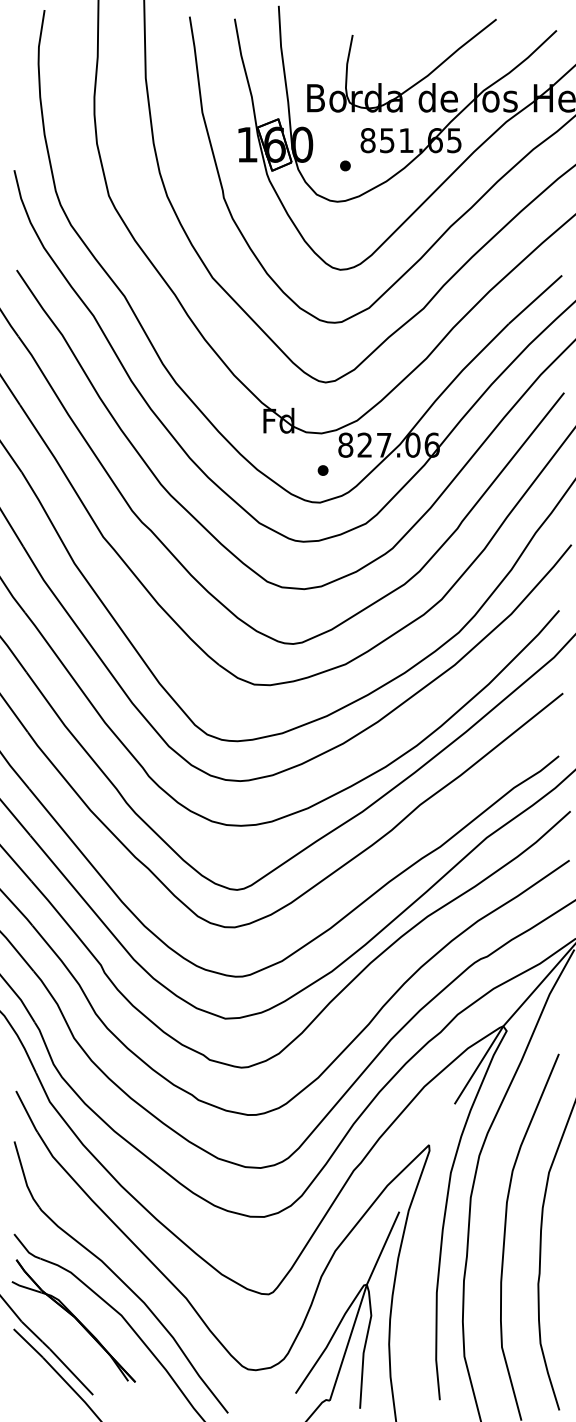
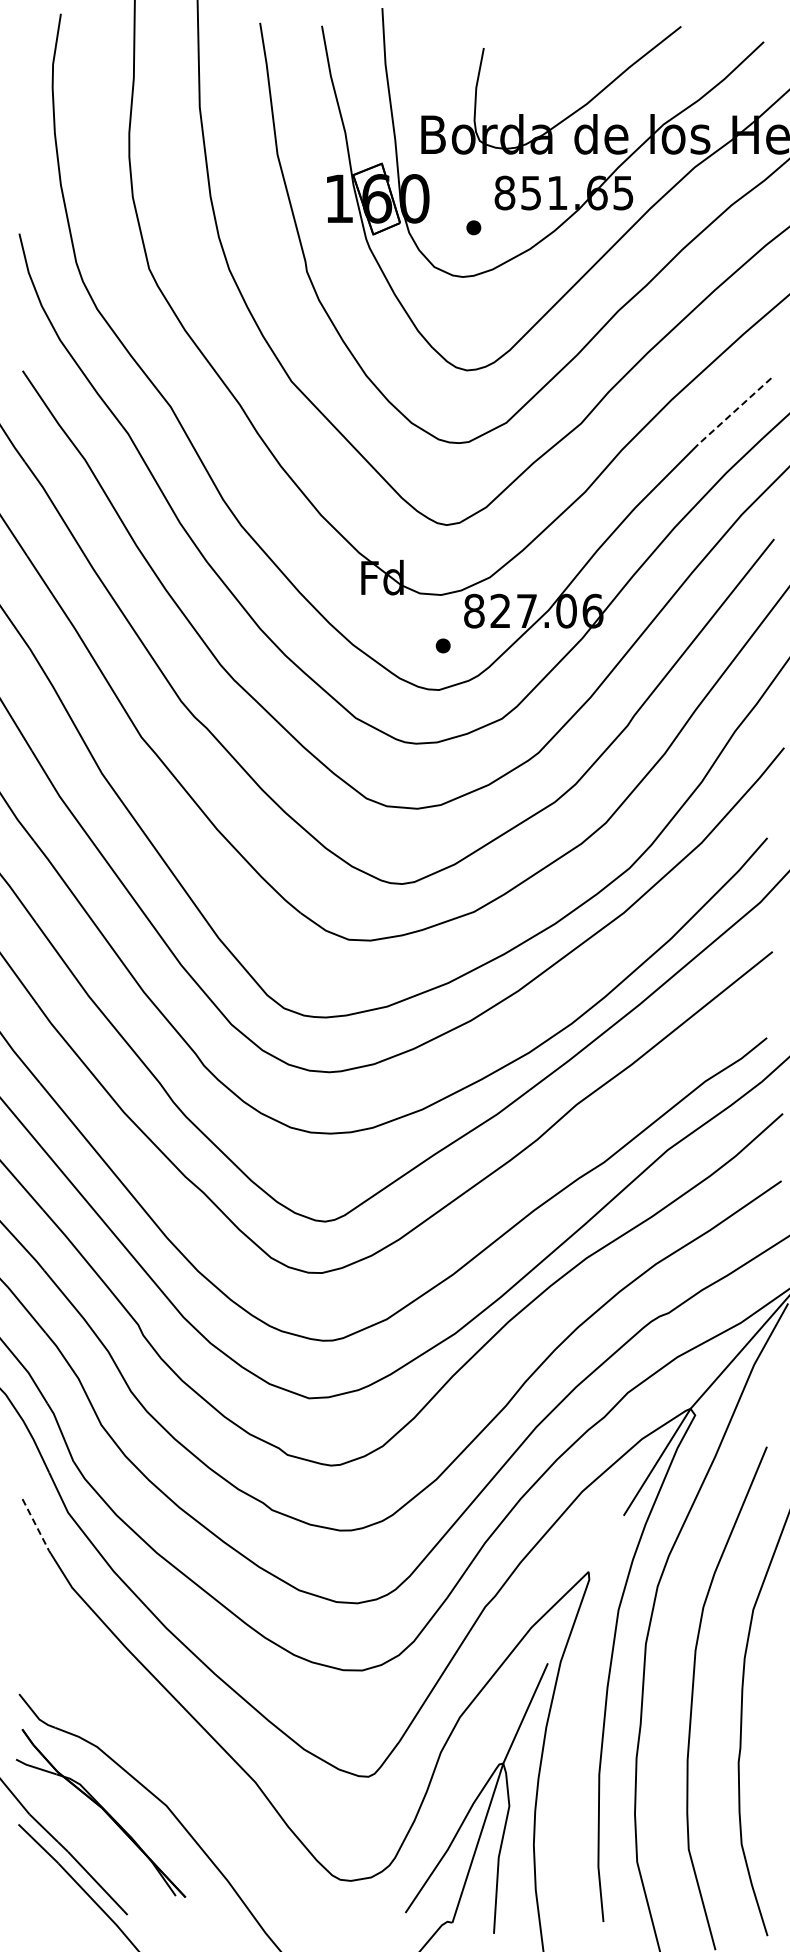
line: (535, 299) -> (734, 411), solid -> dashed
line: (26, 1112) -> (36, 1526), solid -> dashed
part: (120, 1277) -> (165, 1753), removed

